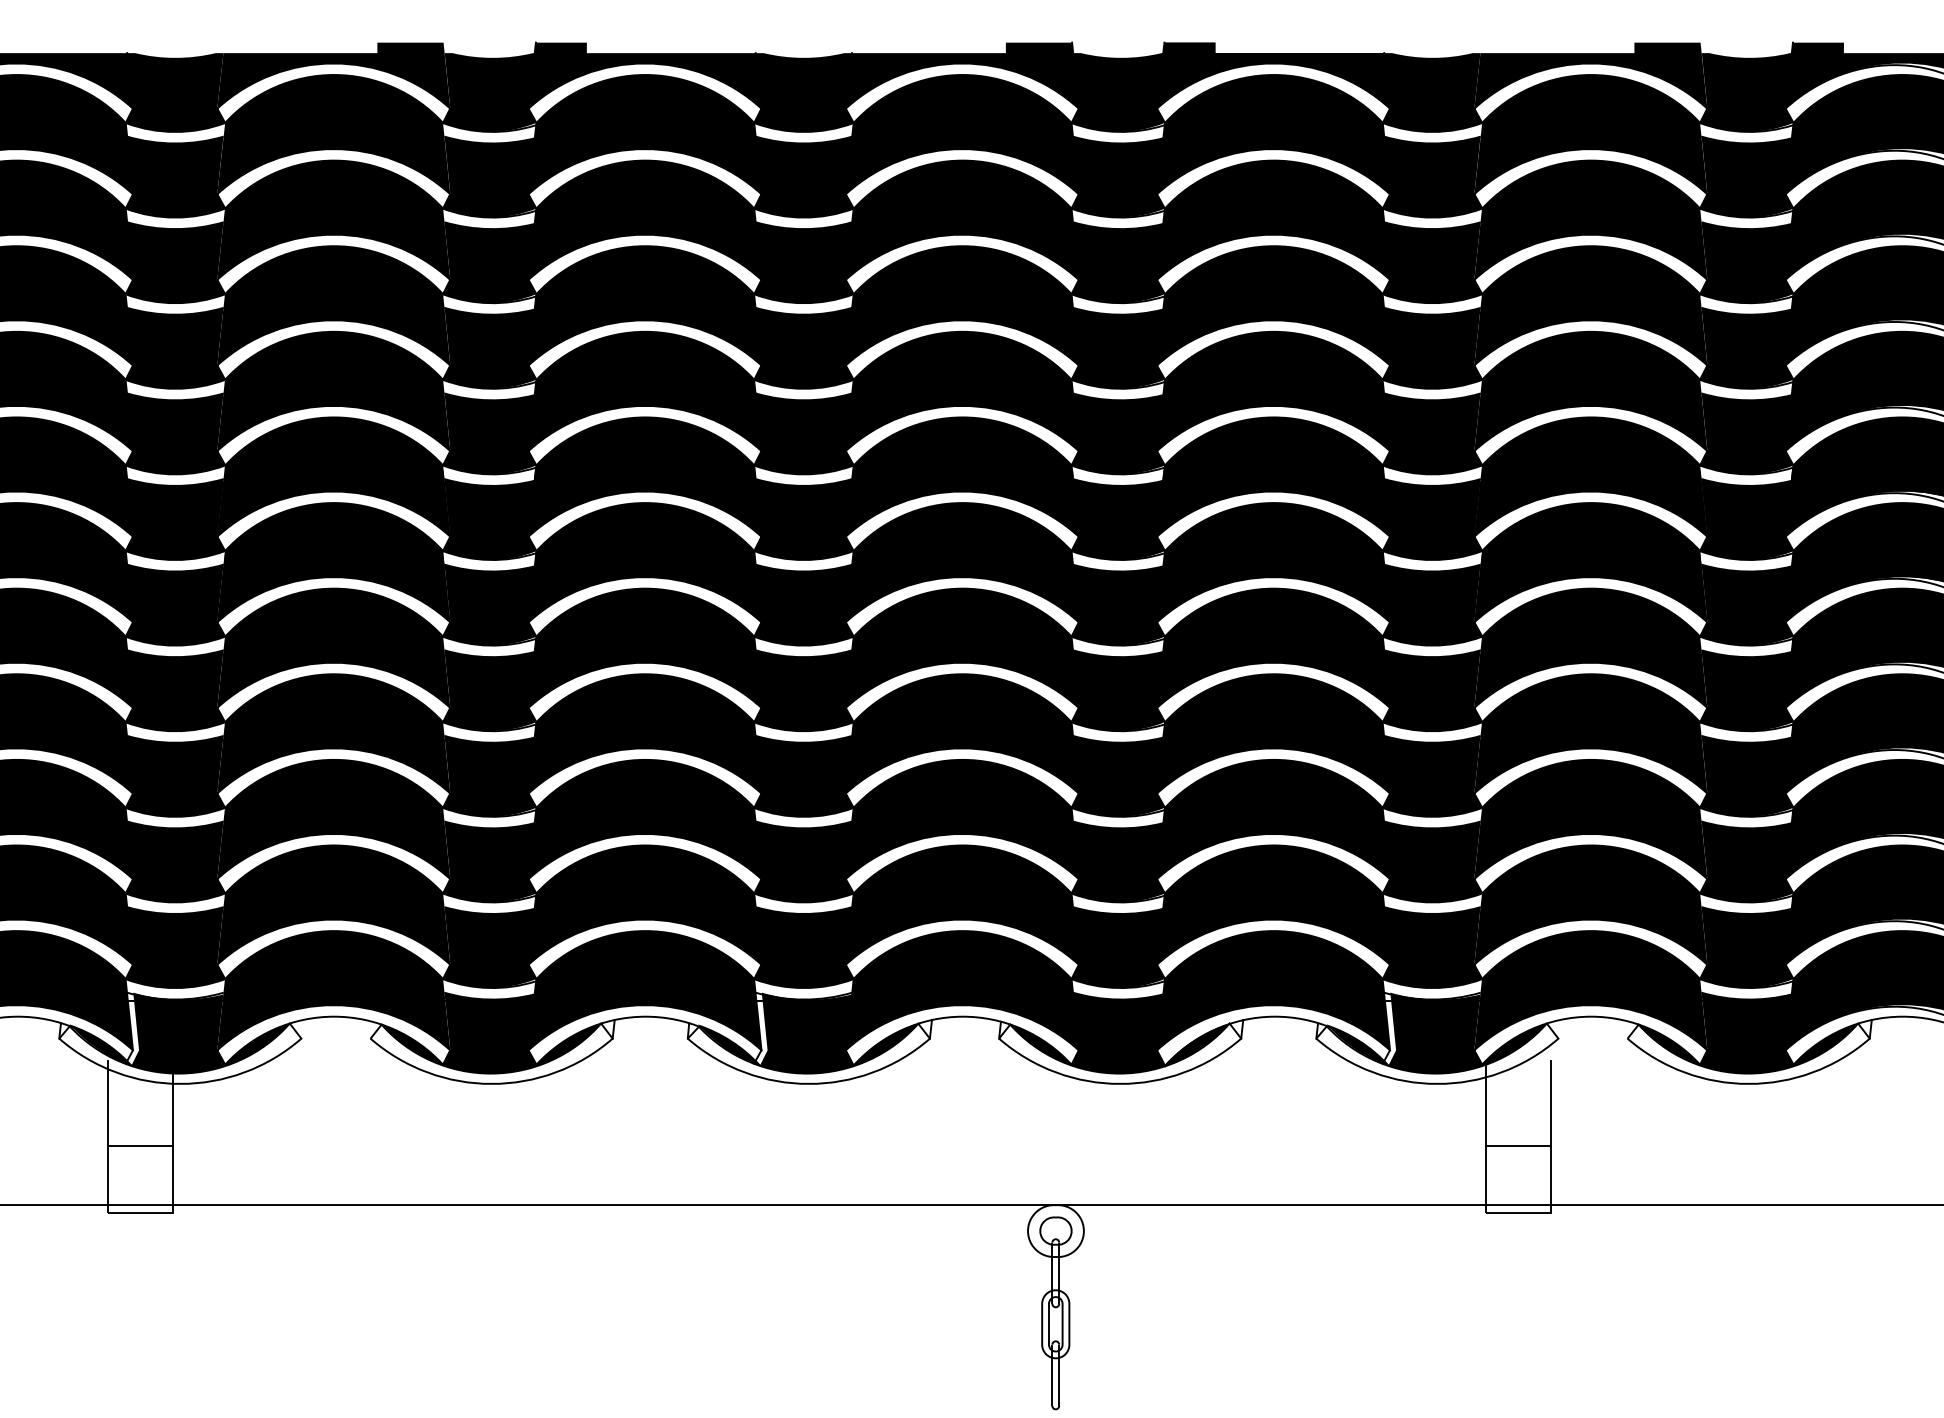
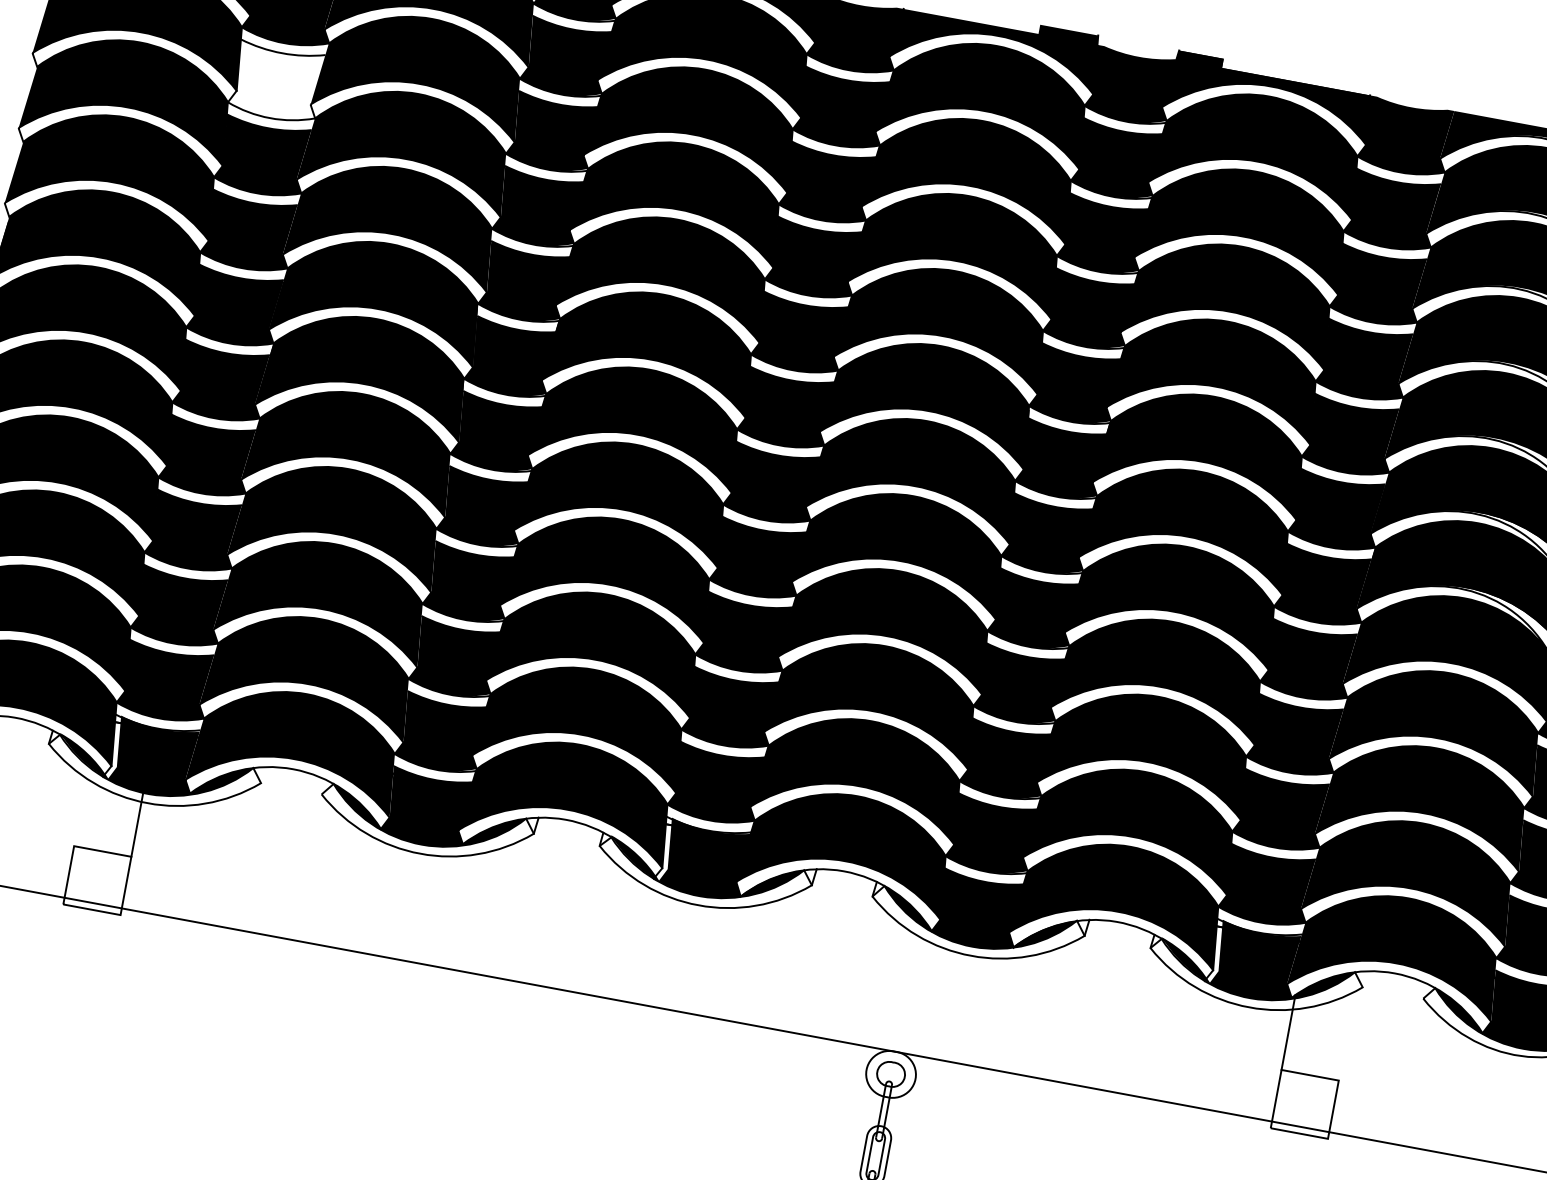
fill: (174, 262) -> (275, 82), removed
line: (108, 1103) -> (81, 808), removed
line: (1551, 1103) -> (1346, 1043), removed

